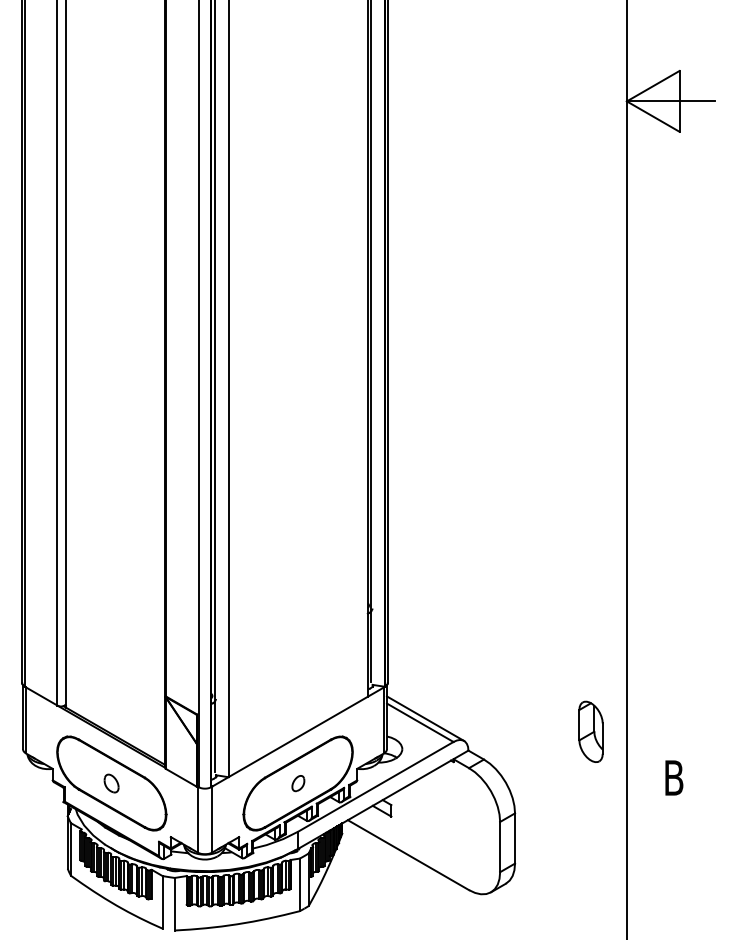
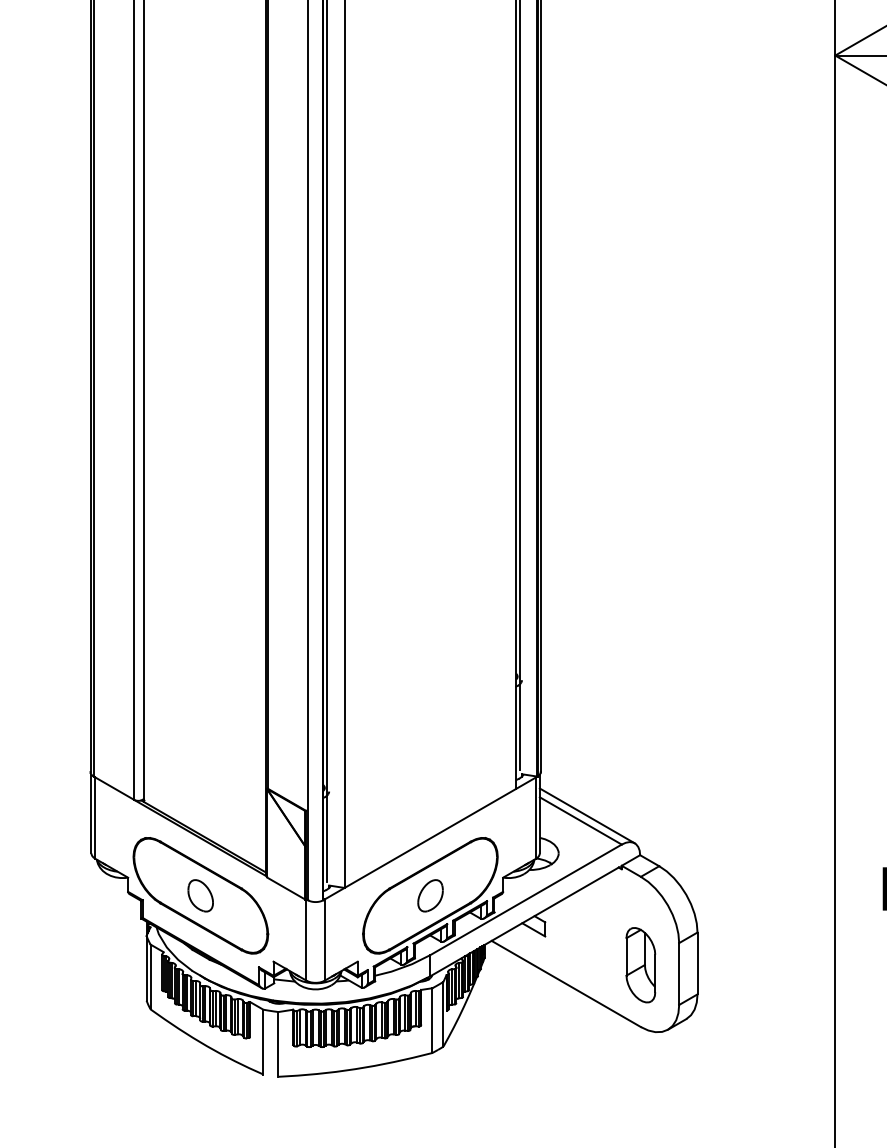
part: (590, 731) -> (640, 964), moved
part: (111, 783) -> (200, 895), size x1.43
part: (298, 783) -> (430, 895), size x1.67

